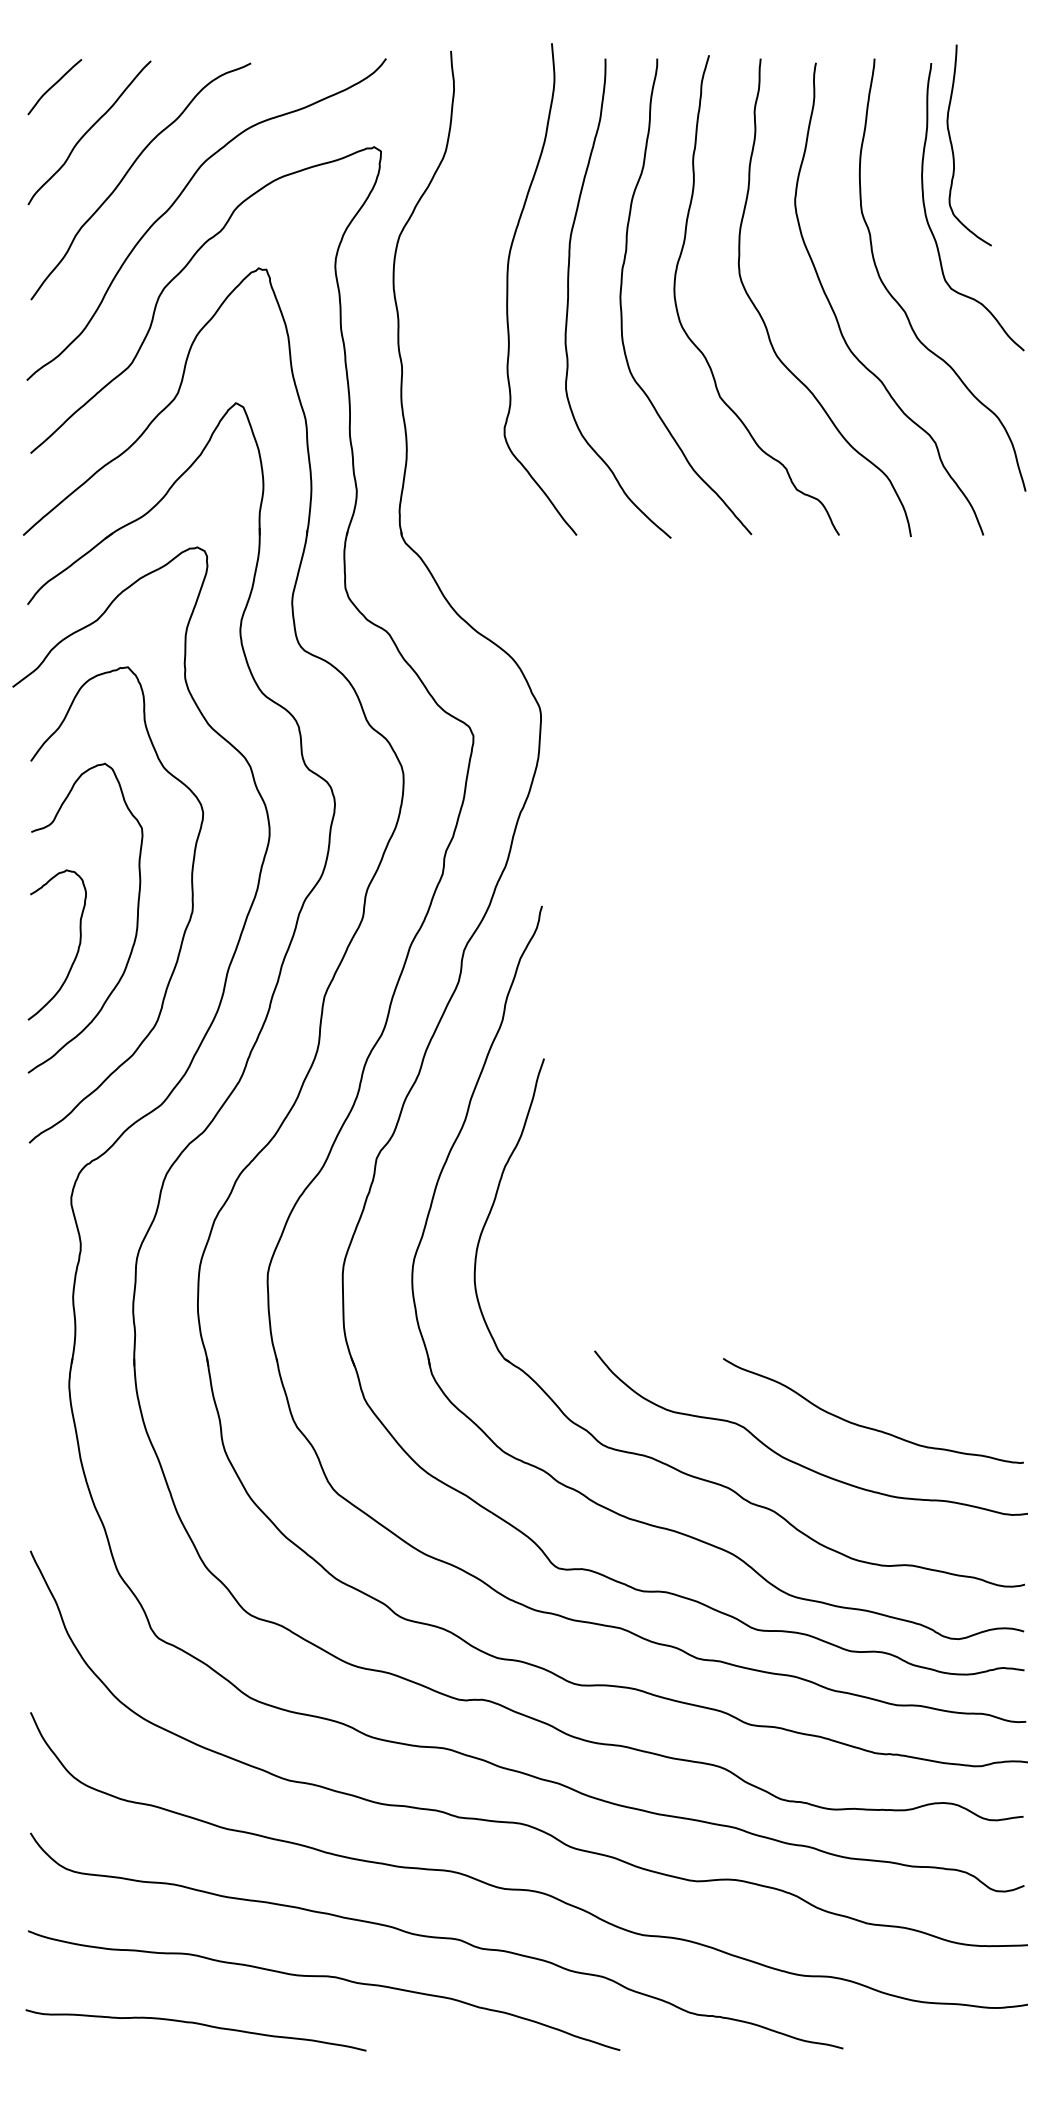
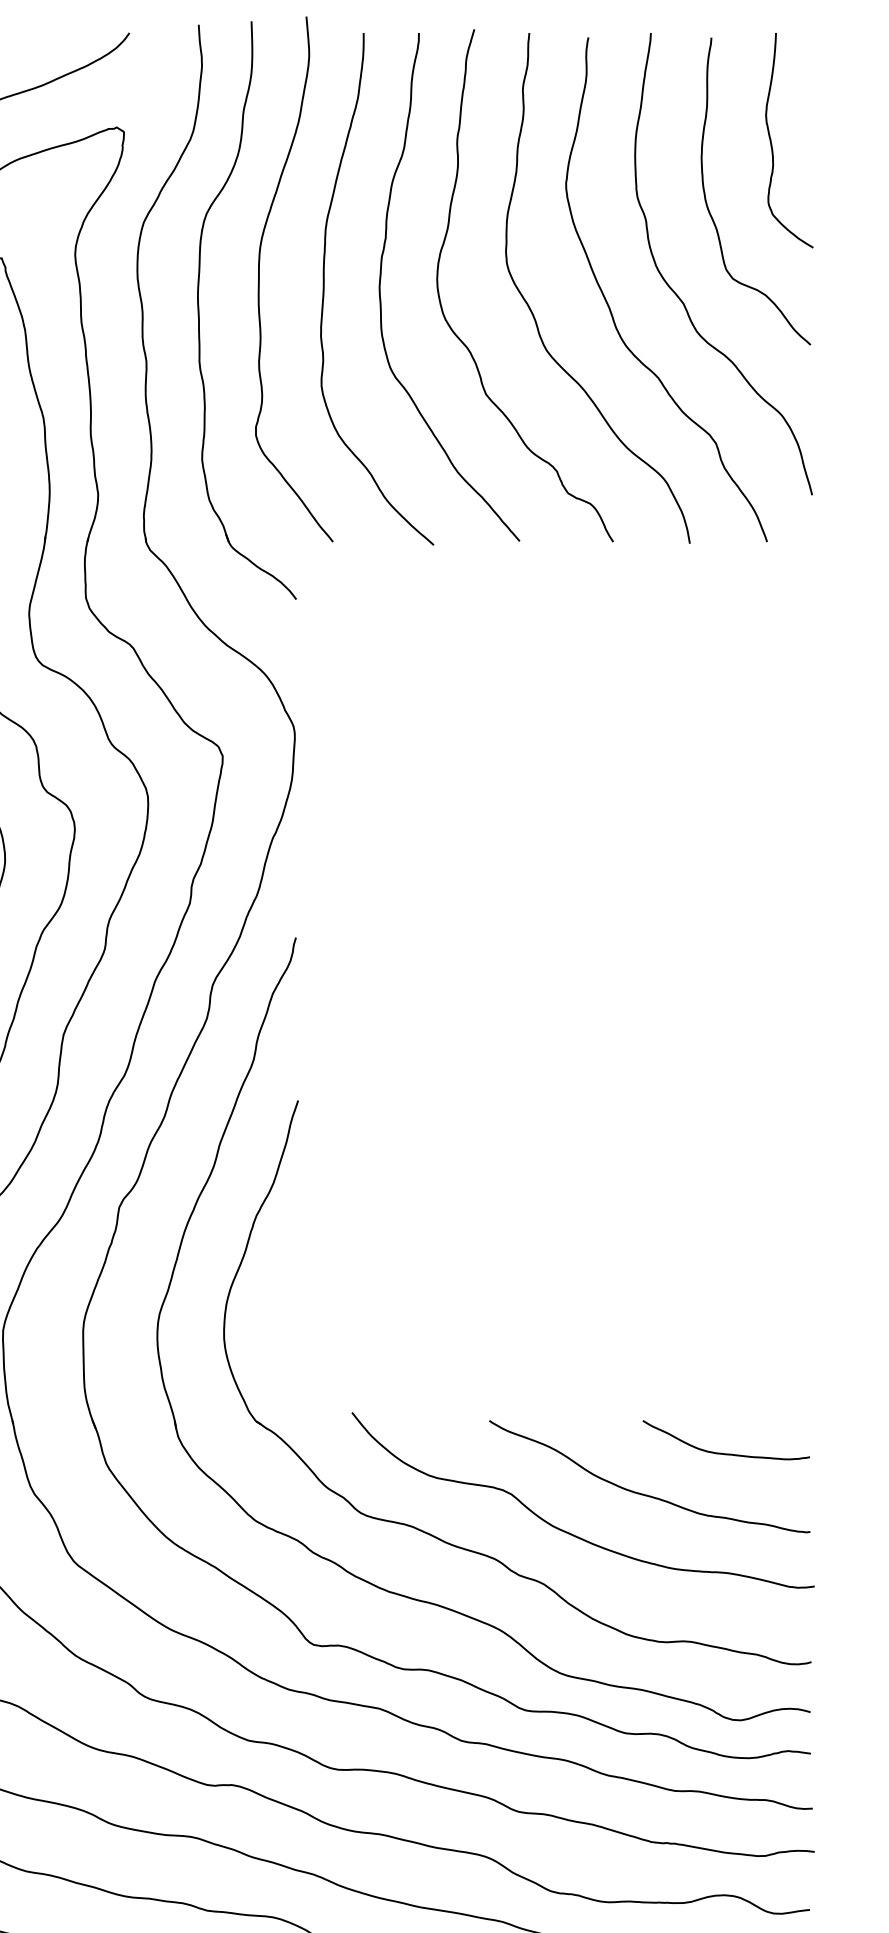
curve: (953, 148) -> (772, 143), moved
part: (452, 326) -> (200, 318), added
curve: (943, 1388) -> (724, 1452), added

